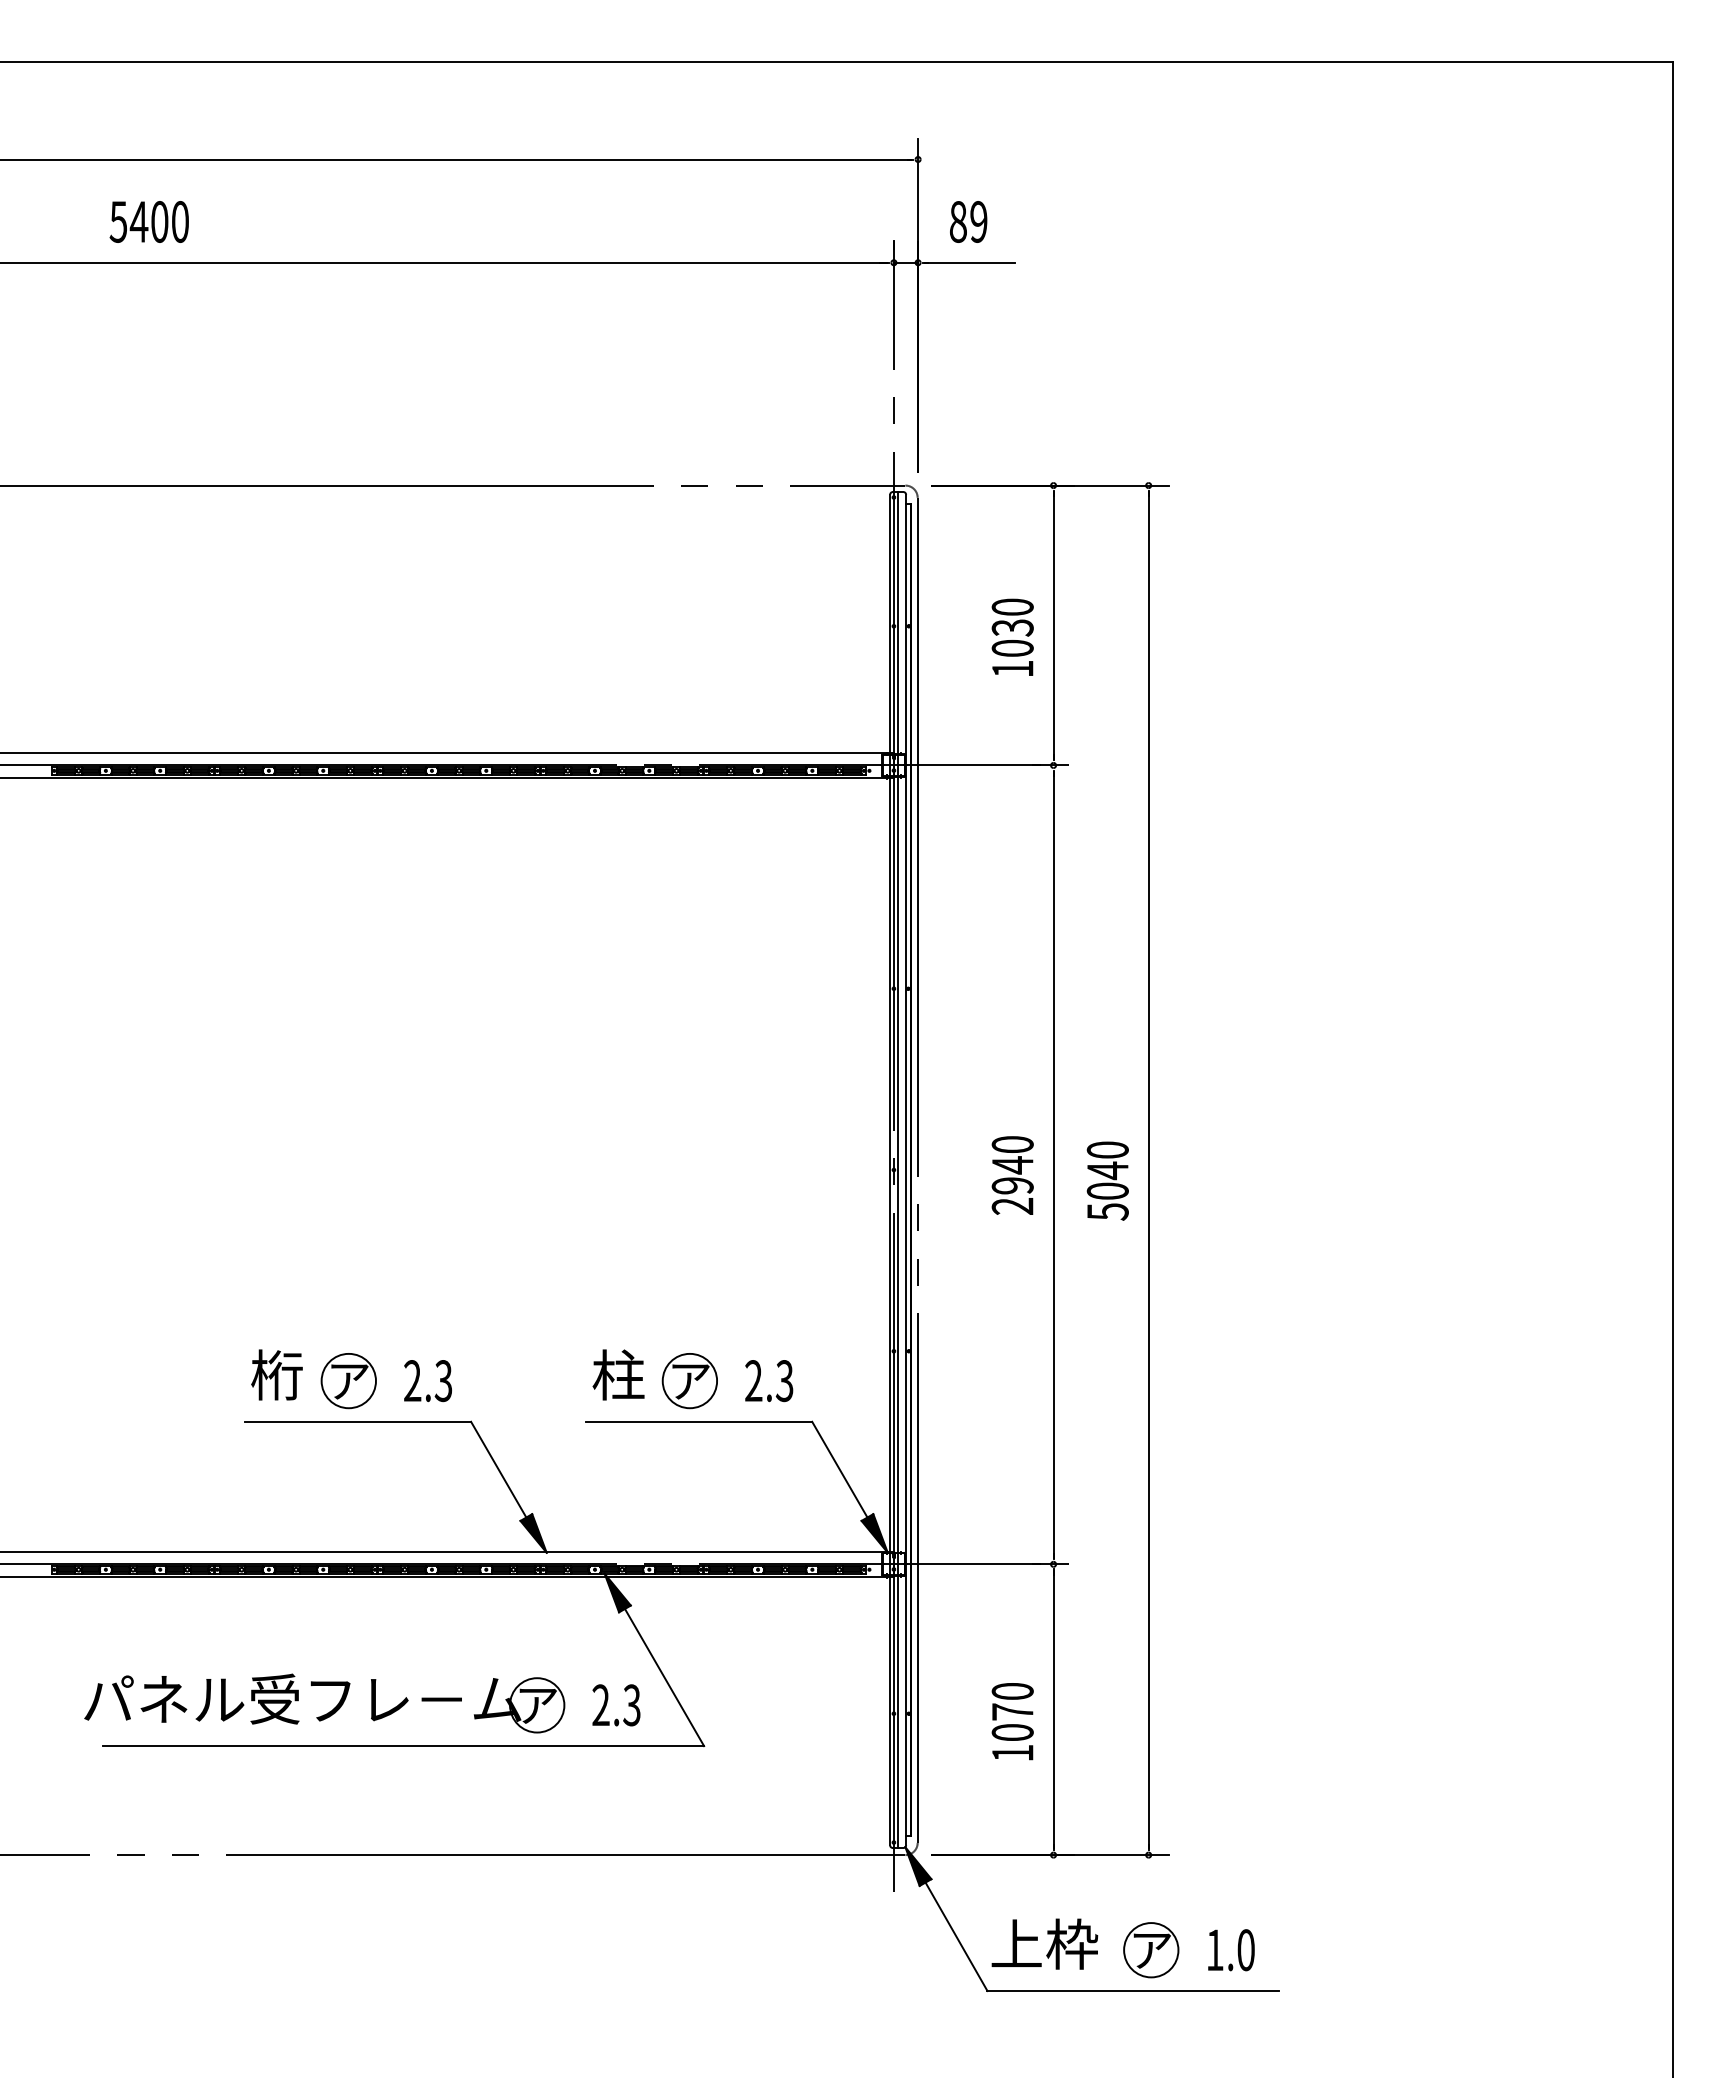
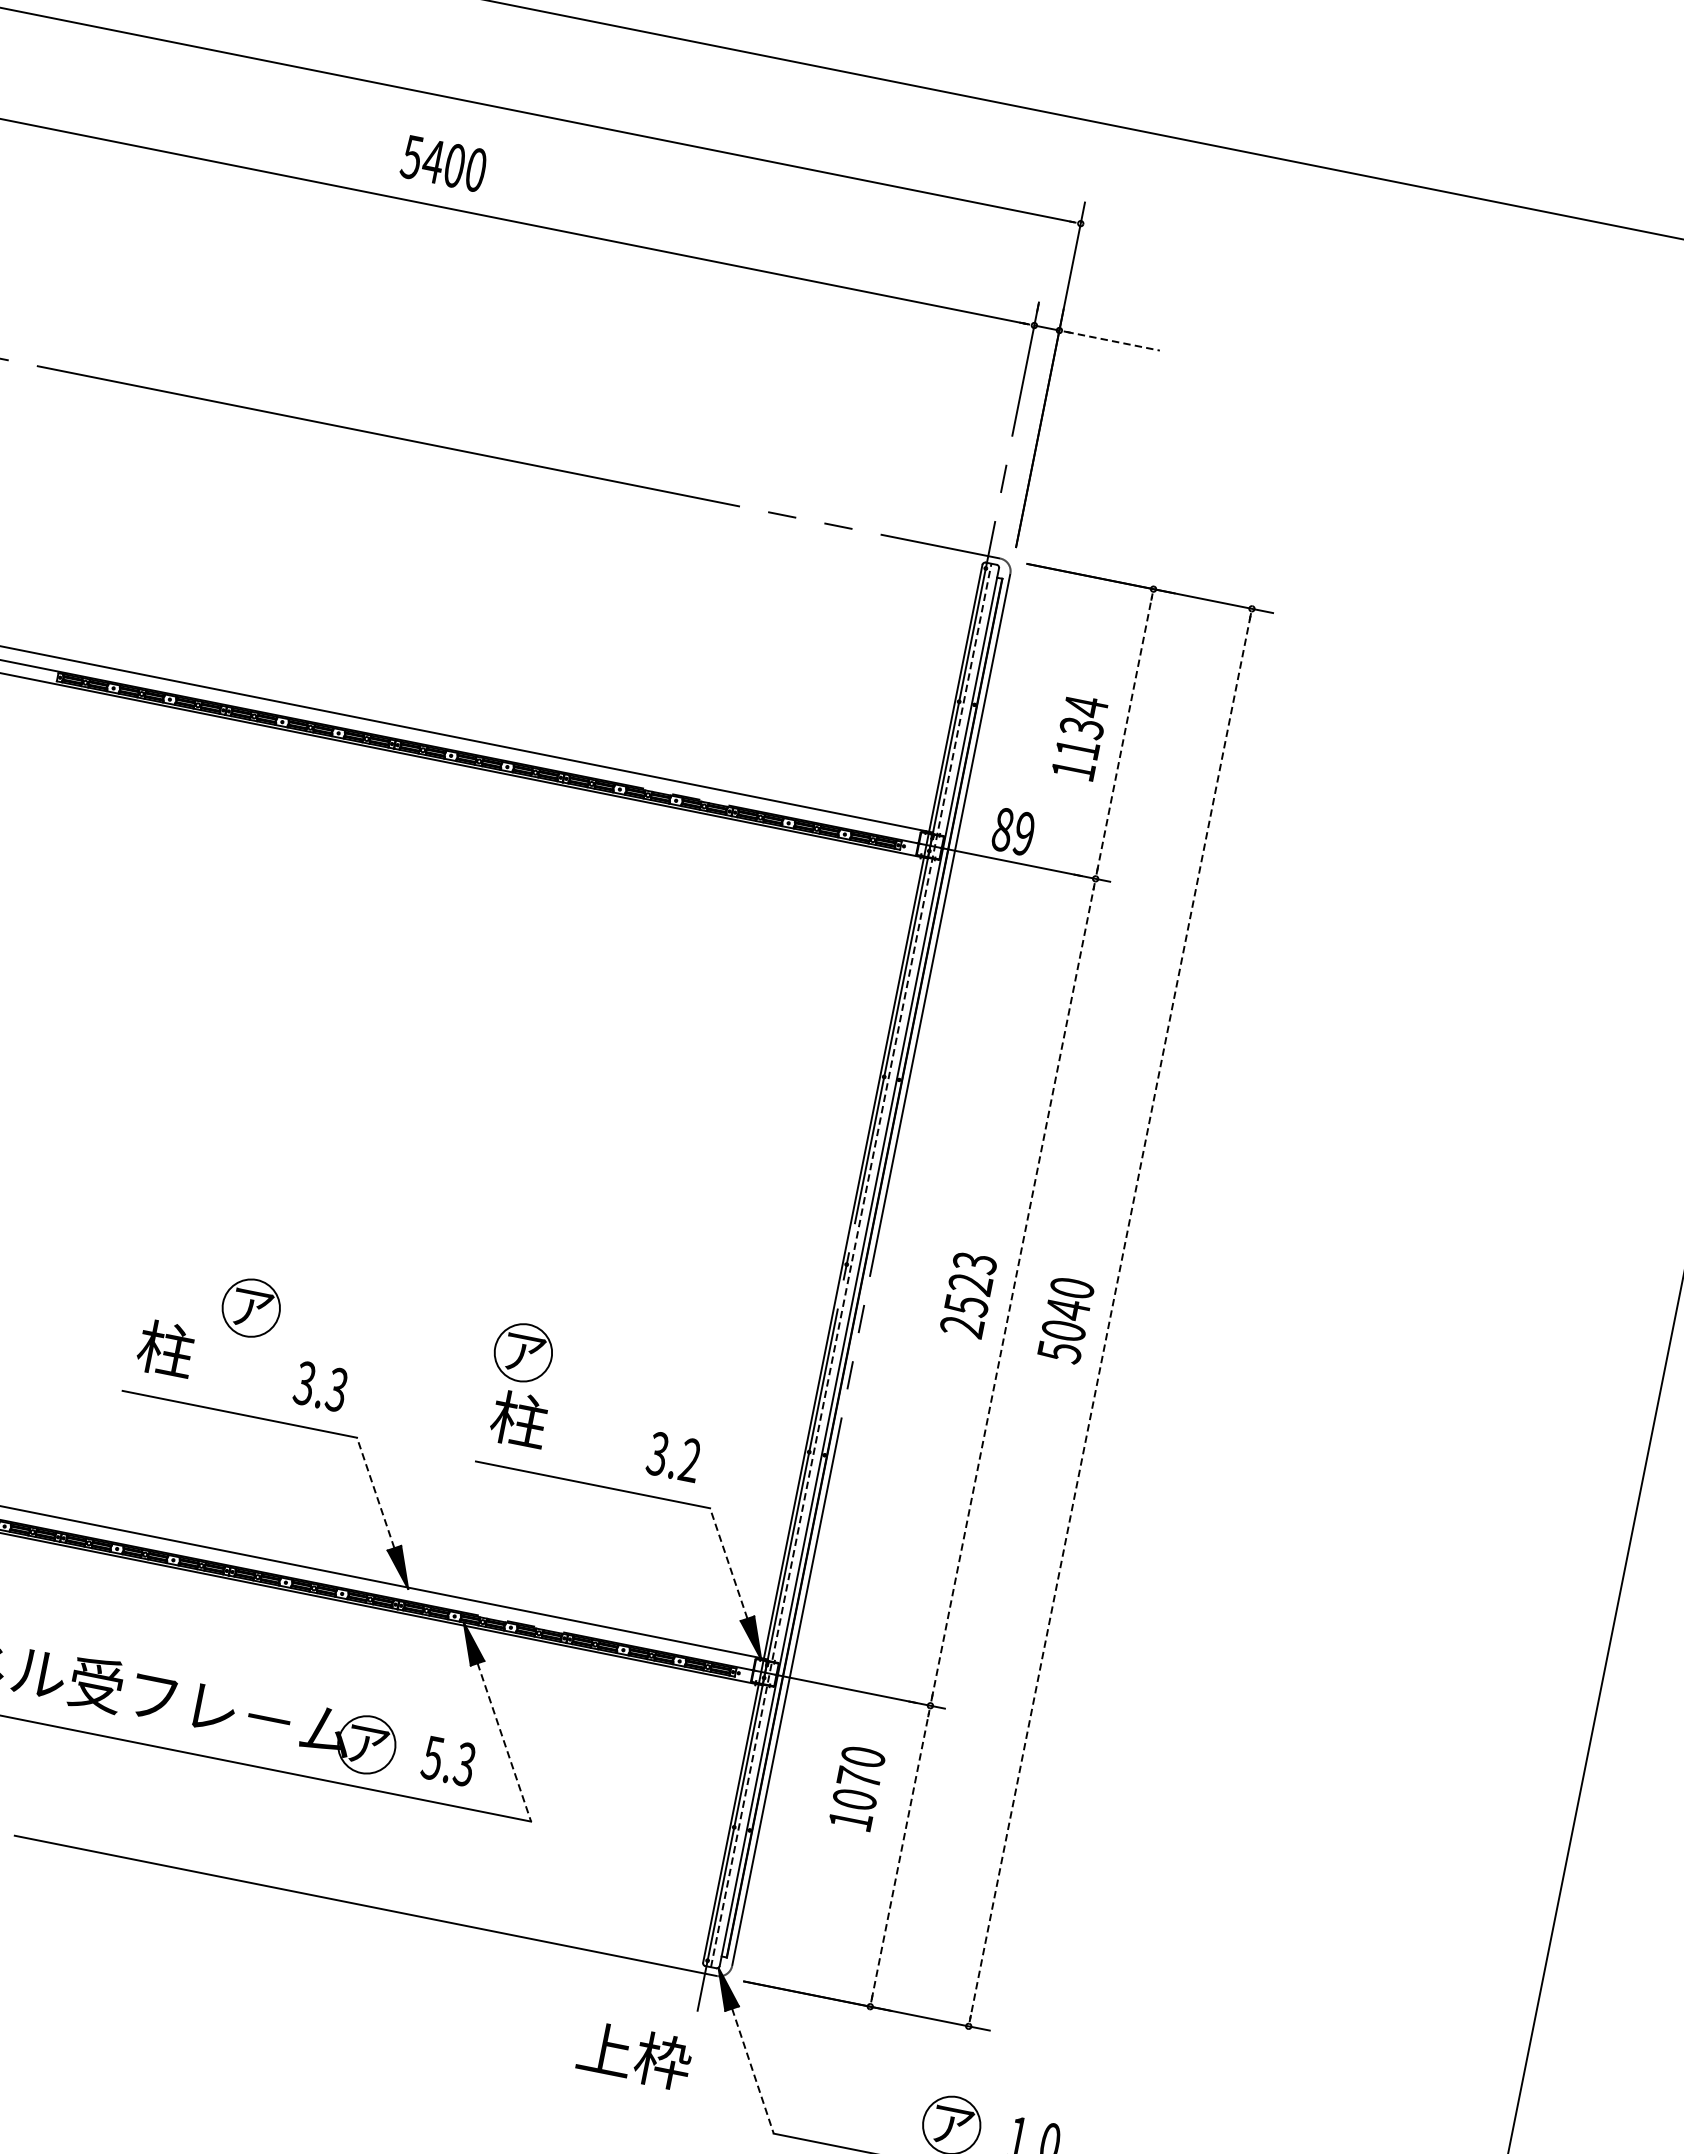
text: (148, 221) -> (443, 162), moved
text: (968, 221) -> (1013, 831), moved
line: (970, 262) -> (1113, 341), solid -> dashed
line: (1053, 625) -> (1124, 733), solid -> dashed
text: (1012, 627) -> (1081, 727), 1030 -> 1134
line: (1053, 1164) -> (1013, 1291), solid -> dashed
text: (1012, 1165) -> (970, 1284), 2940 -> 2523
line: (898, 1170) -> (851, 1266), solid -> dashed
line: (1148, 1170) -> (1110, 1317), solid -> dashed
text: (277, 1374) -> (166, 1348), 桁 -> 柱
part: (348, 1381) -> (250, 1308), moved
text: (412, 1381) -> (304, 1383), 2.3 -> 3.3
part: (689, 1381) -> (522, 1353), moved
text: (768, 1381) -> (673, 1457), 2.3 -> 3.2
line: (498, 1469) -> (375, 1492), solid -> dashed
line: (839, 1469) -> (728, 1563), solid -> dashed
line: (664, 1677) -> (504, 1742), solid -> dashed
text: (600, 1705) -> (432, 1758), 2.3 -> 5.3
line: (1053, 1709) -> (900, 1855), solid -> dashed
text: (1012, 1721) -> (856, 1788), moved
line: (956, 1937) -> (752, 2071), solid -> dashed
text: (1044, 1943) -> (634, 2054), moved

